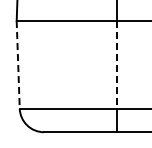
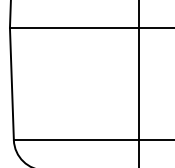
line: (18, 64) -> (12, 83), dashed -> solid
line: (117, 64) -> (139, 83), dashed -> solid

